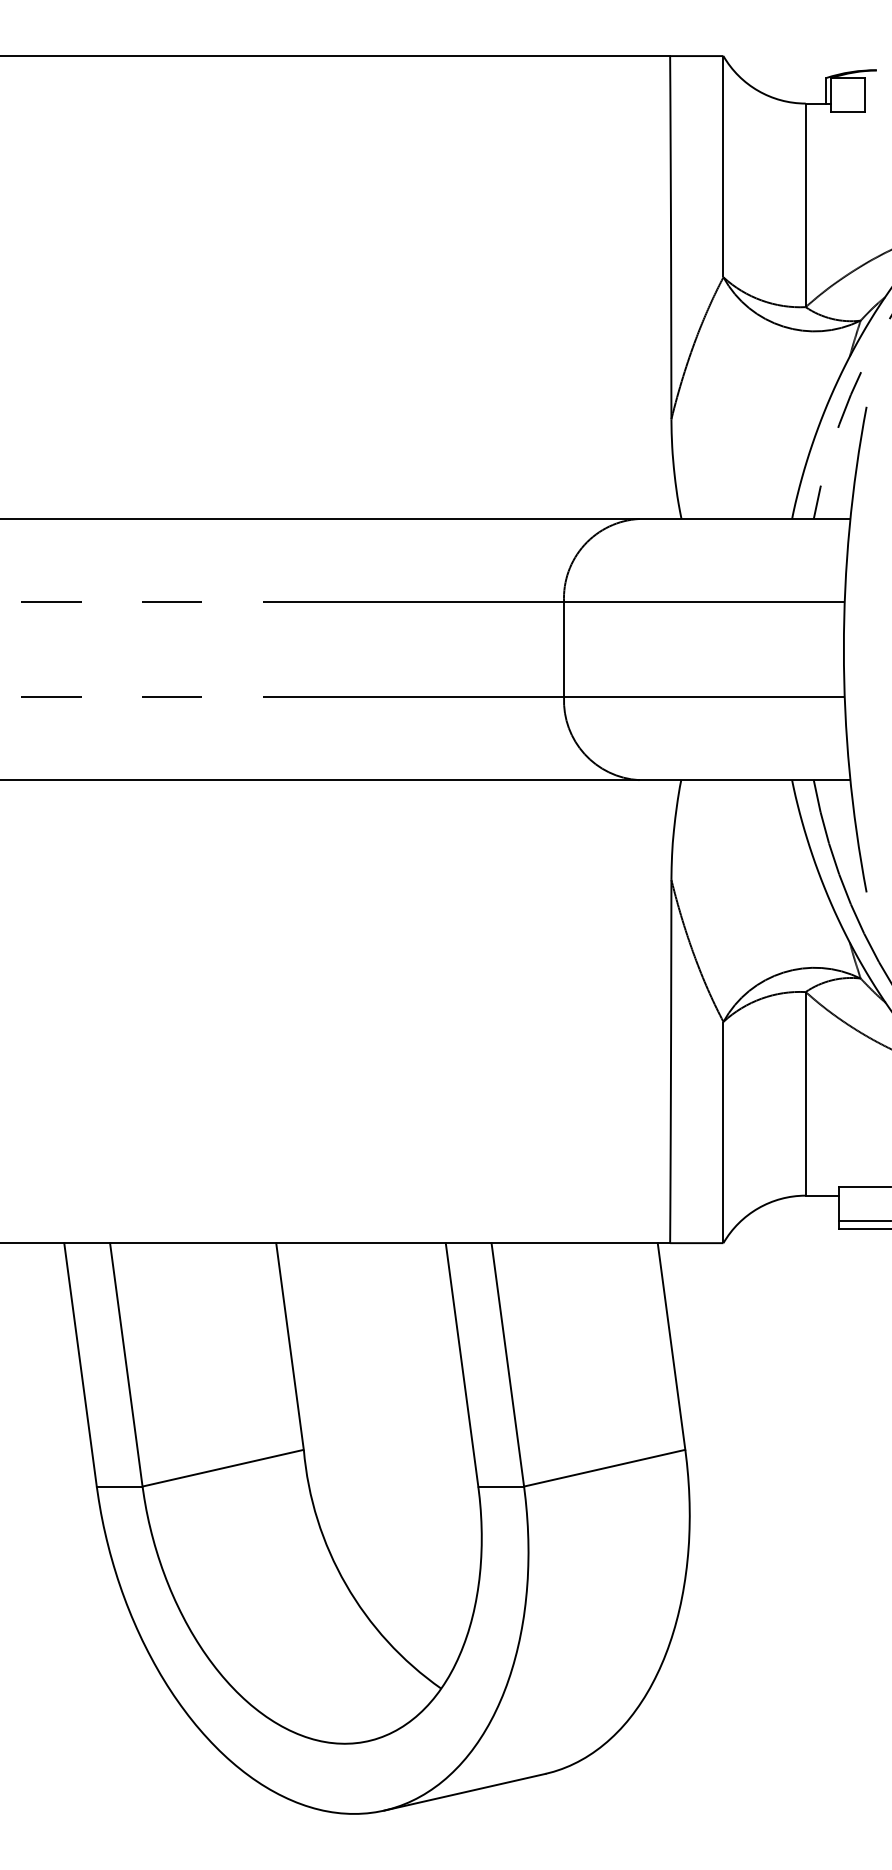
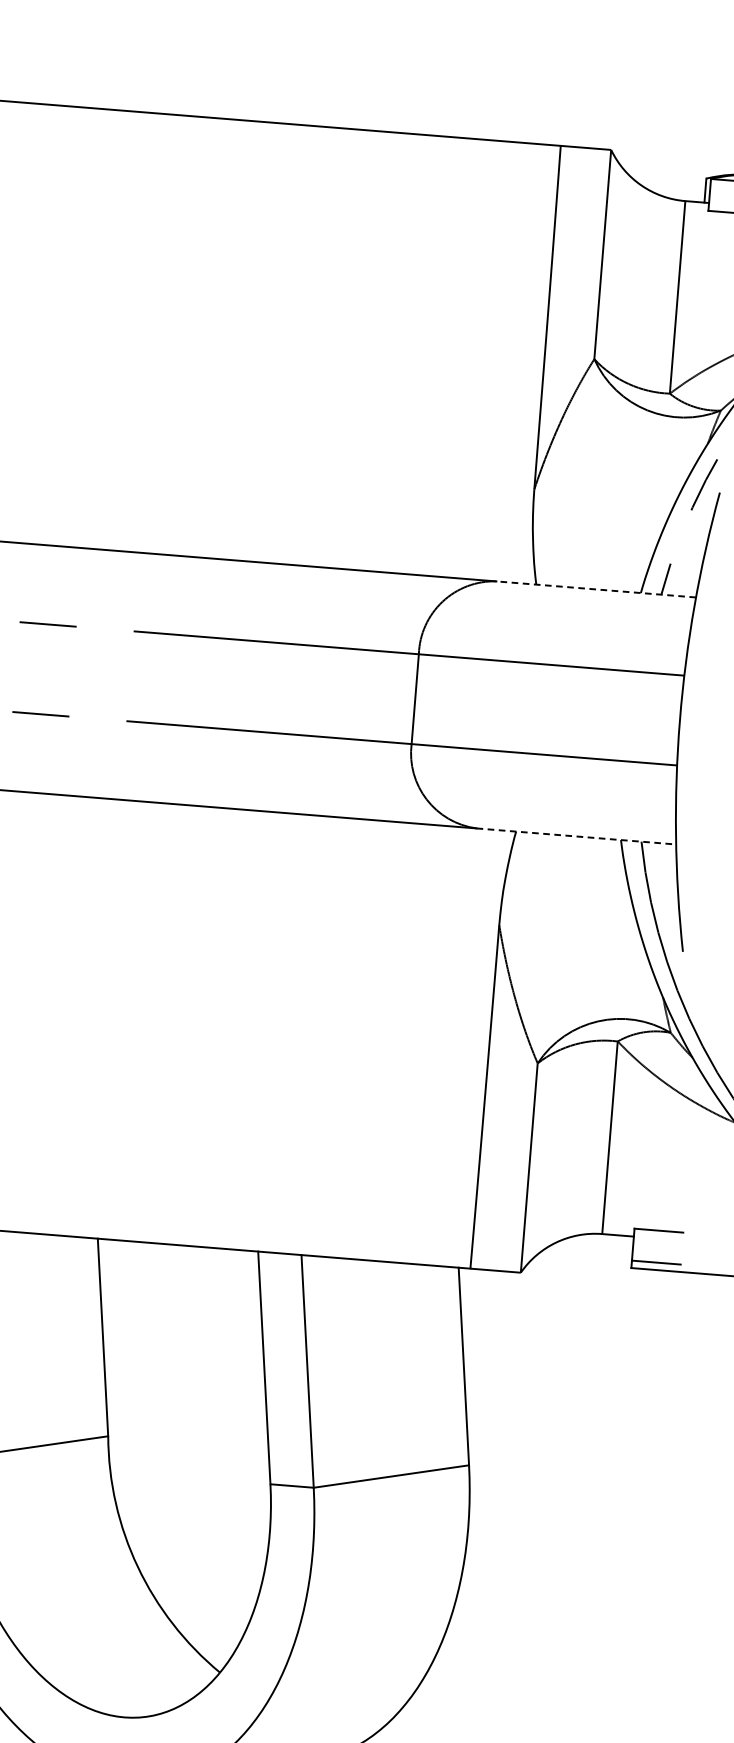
line: (744, 519) -> (595, 589), solid -> dashed
line: (744, 780) -> (575, 836), solid -> dashed

